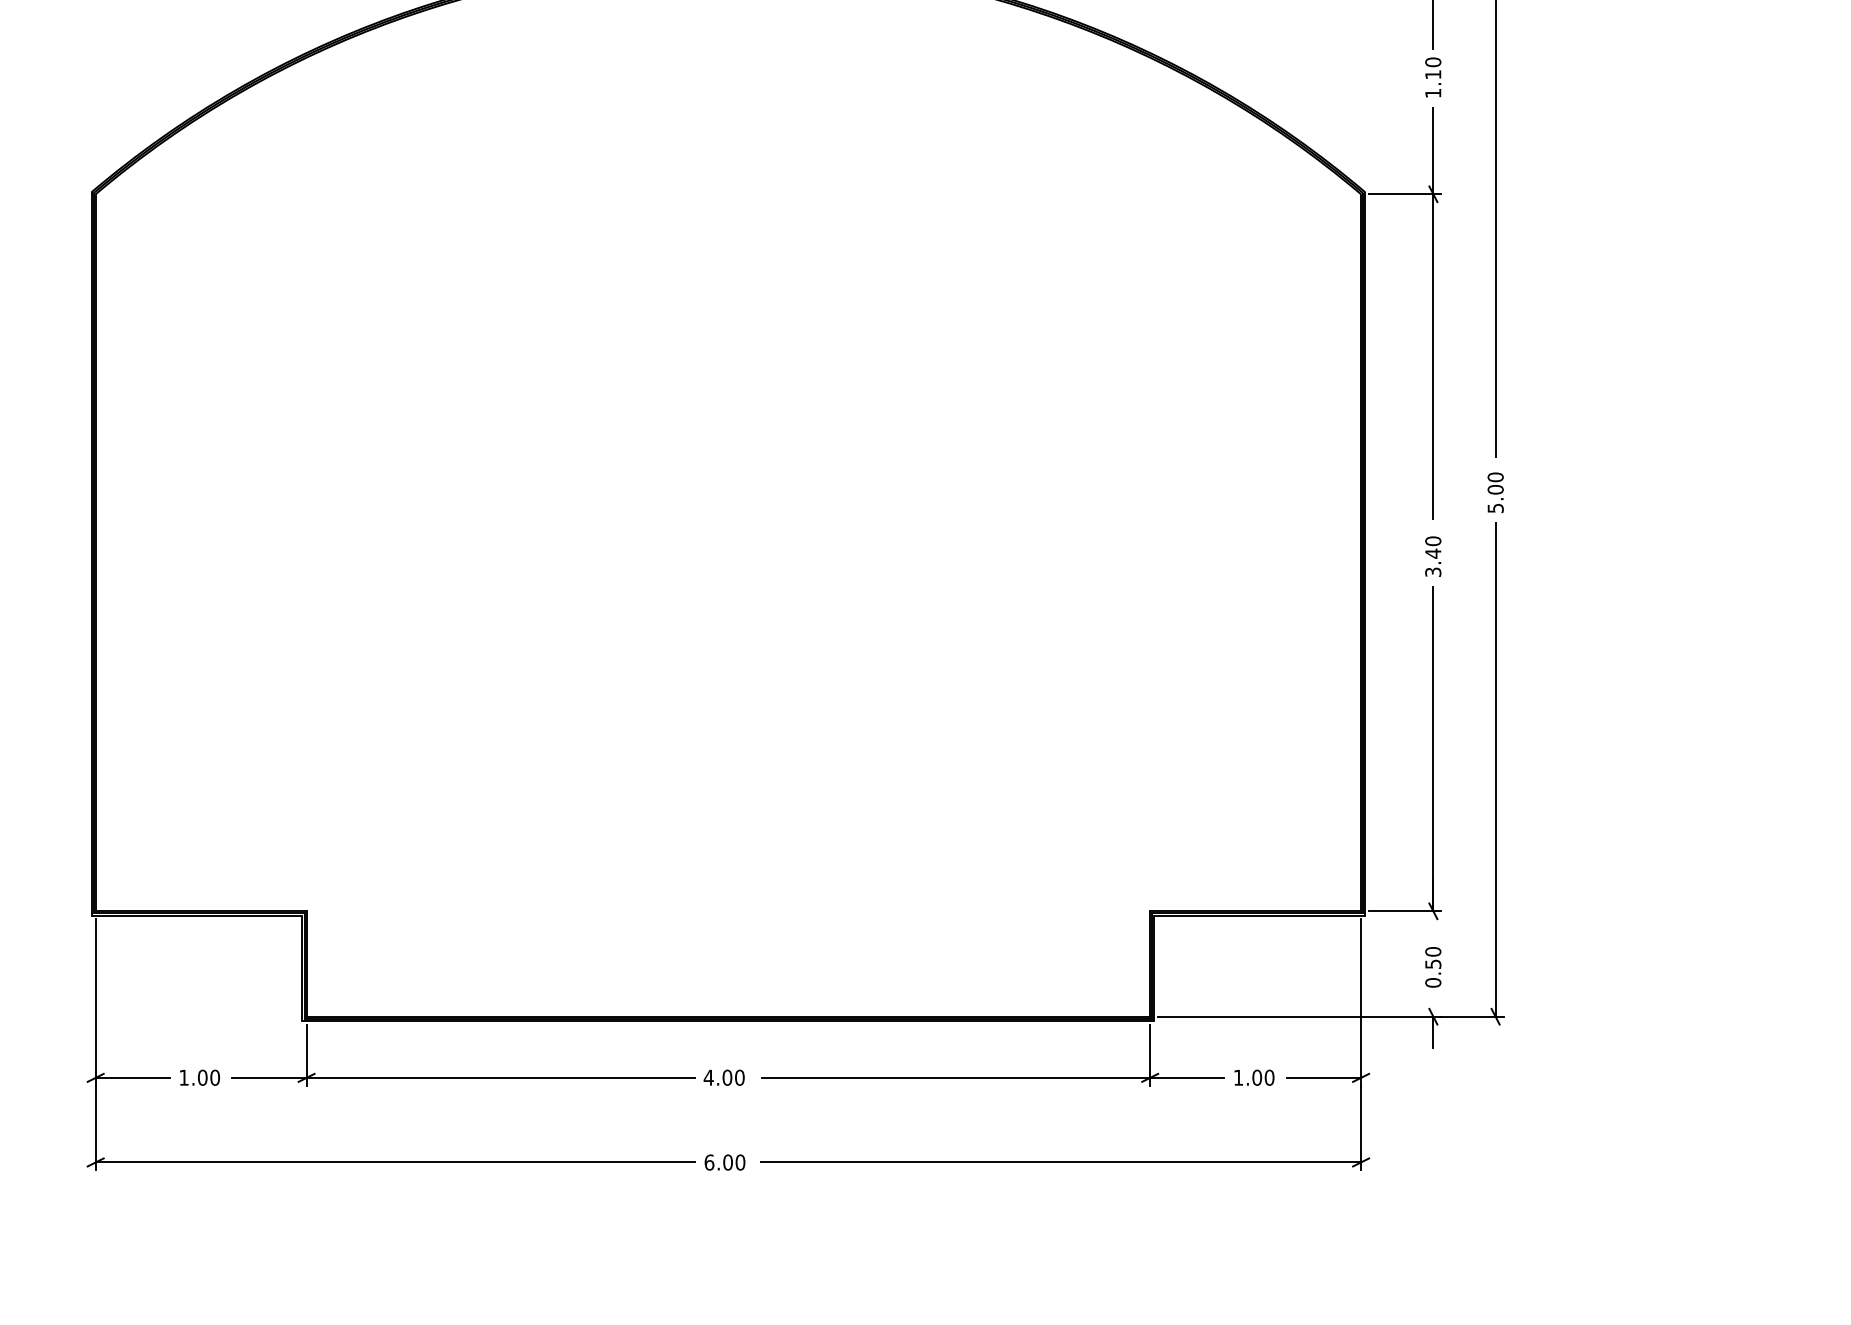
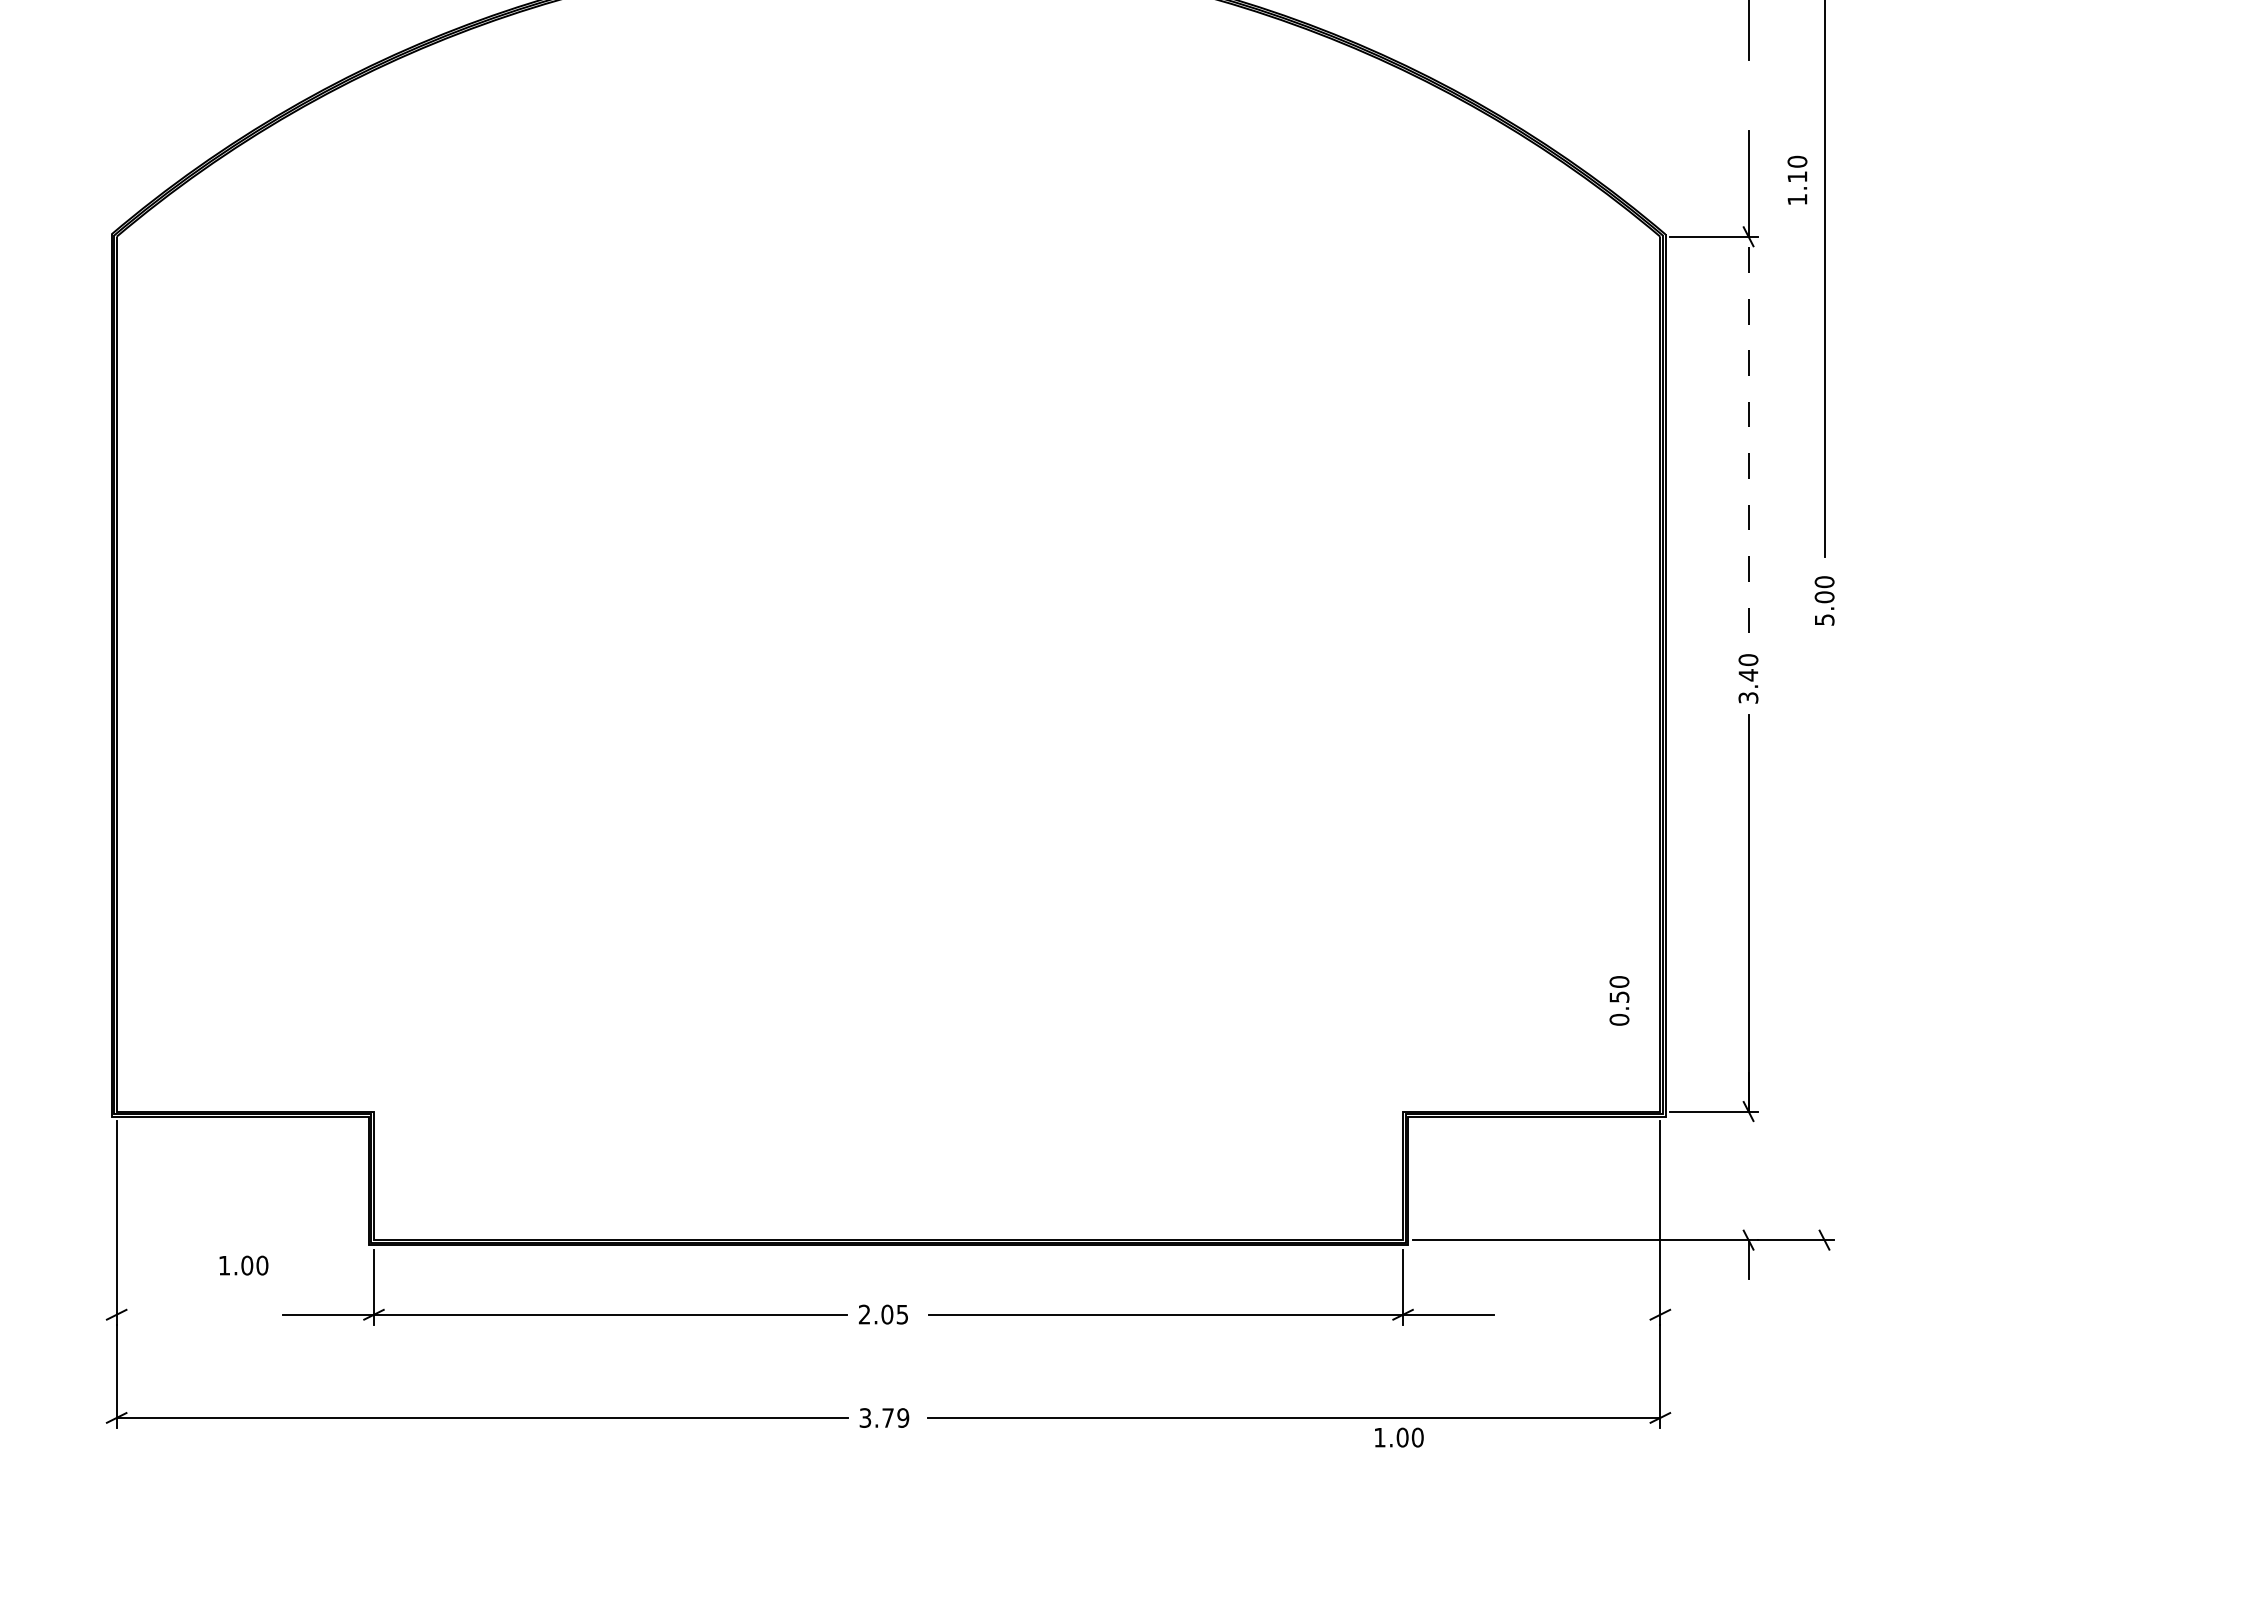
text: (1433, 76) -> (1797, 179), moved
line: (1433, 356) -> (1748, 434), solid -> dashed
line: (1495, 769) -> (1824, 938), removed
text: (1433, 967) -> (1619, 1000), moved
line: (132, 1077) -> (161, 1314), removed
text: (199, 1077) -> (243, 1265), moved
text: (724, 1077) -> (883, 1314), 4.00 -> 2.05
text: (1254, 1077) -> (1399, 1437), moved
line: (1323, 1077) -> (1614, 1314), removed
text: (725, 1162) -> (884, 1417), 6.00 -> 3.79

